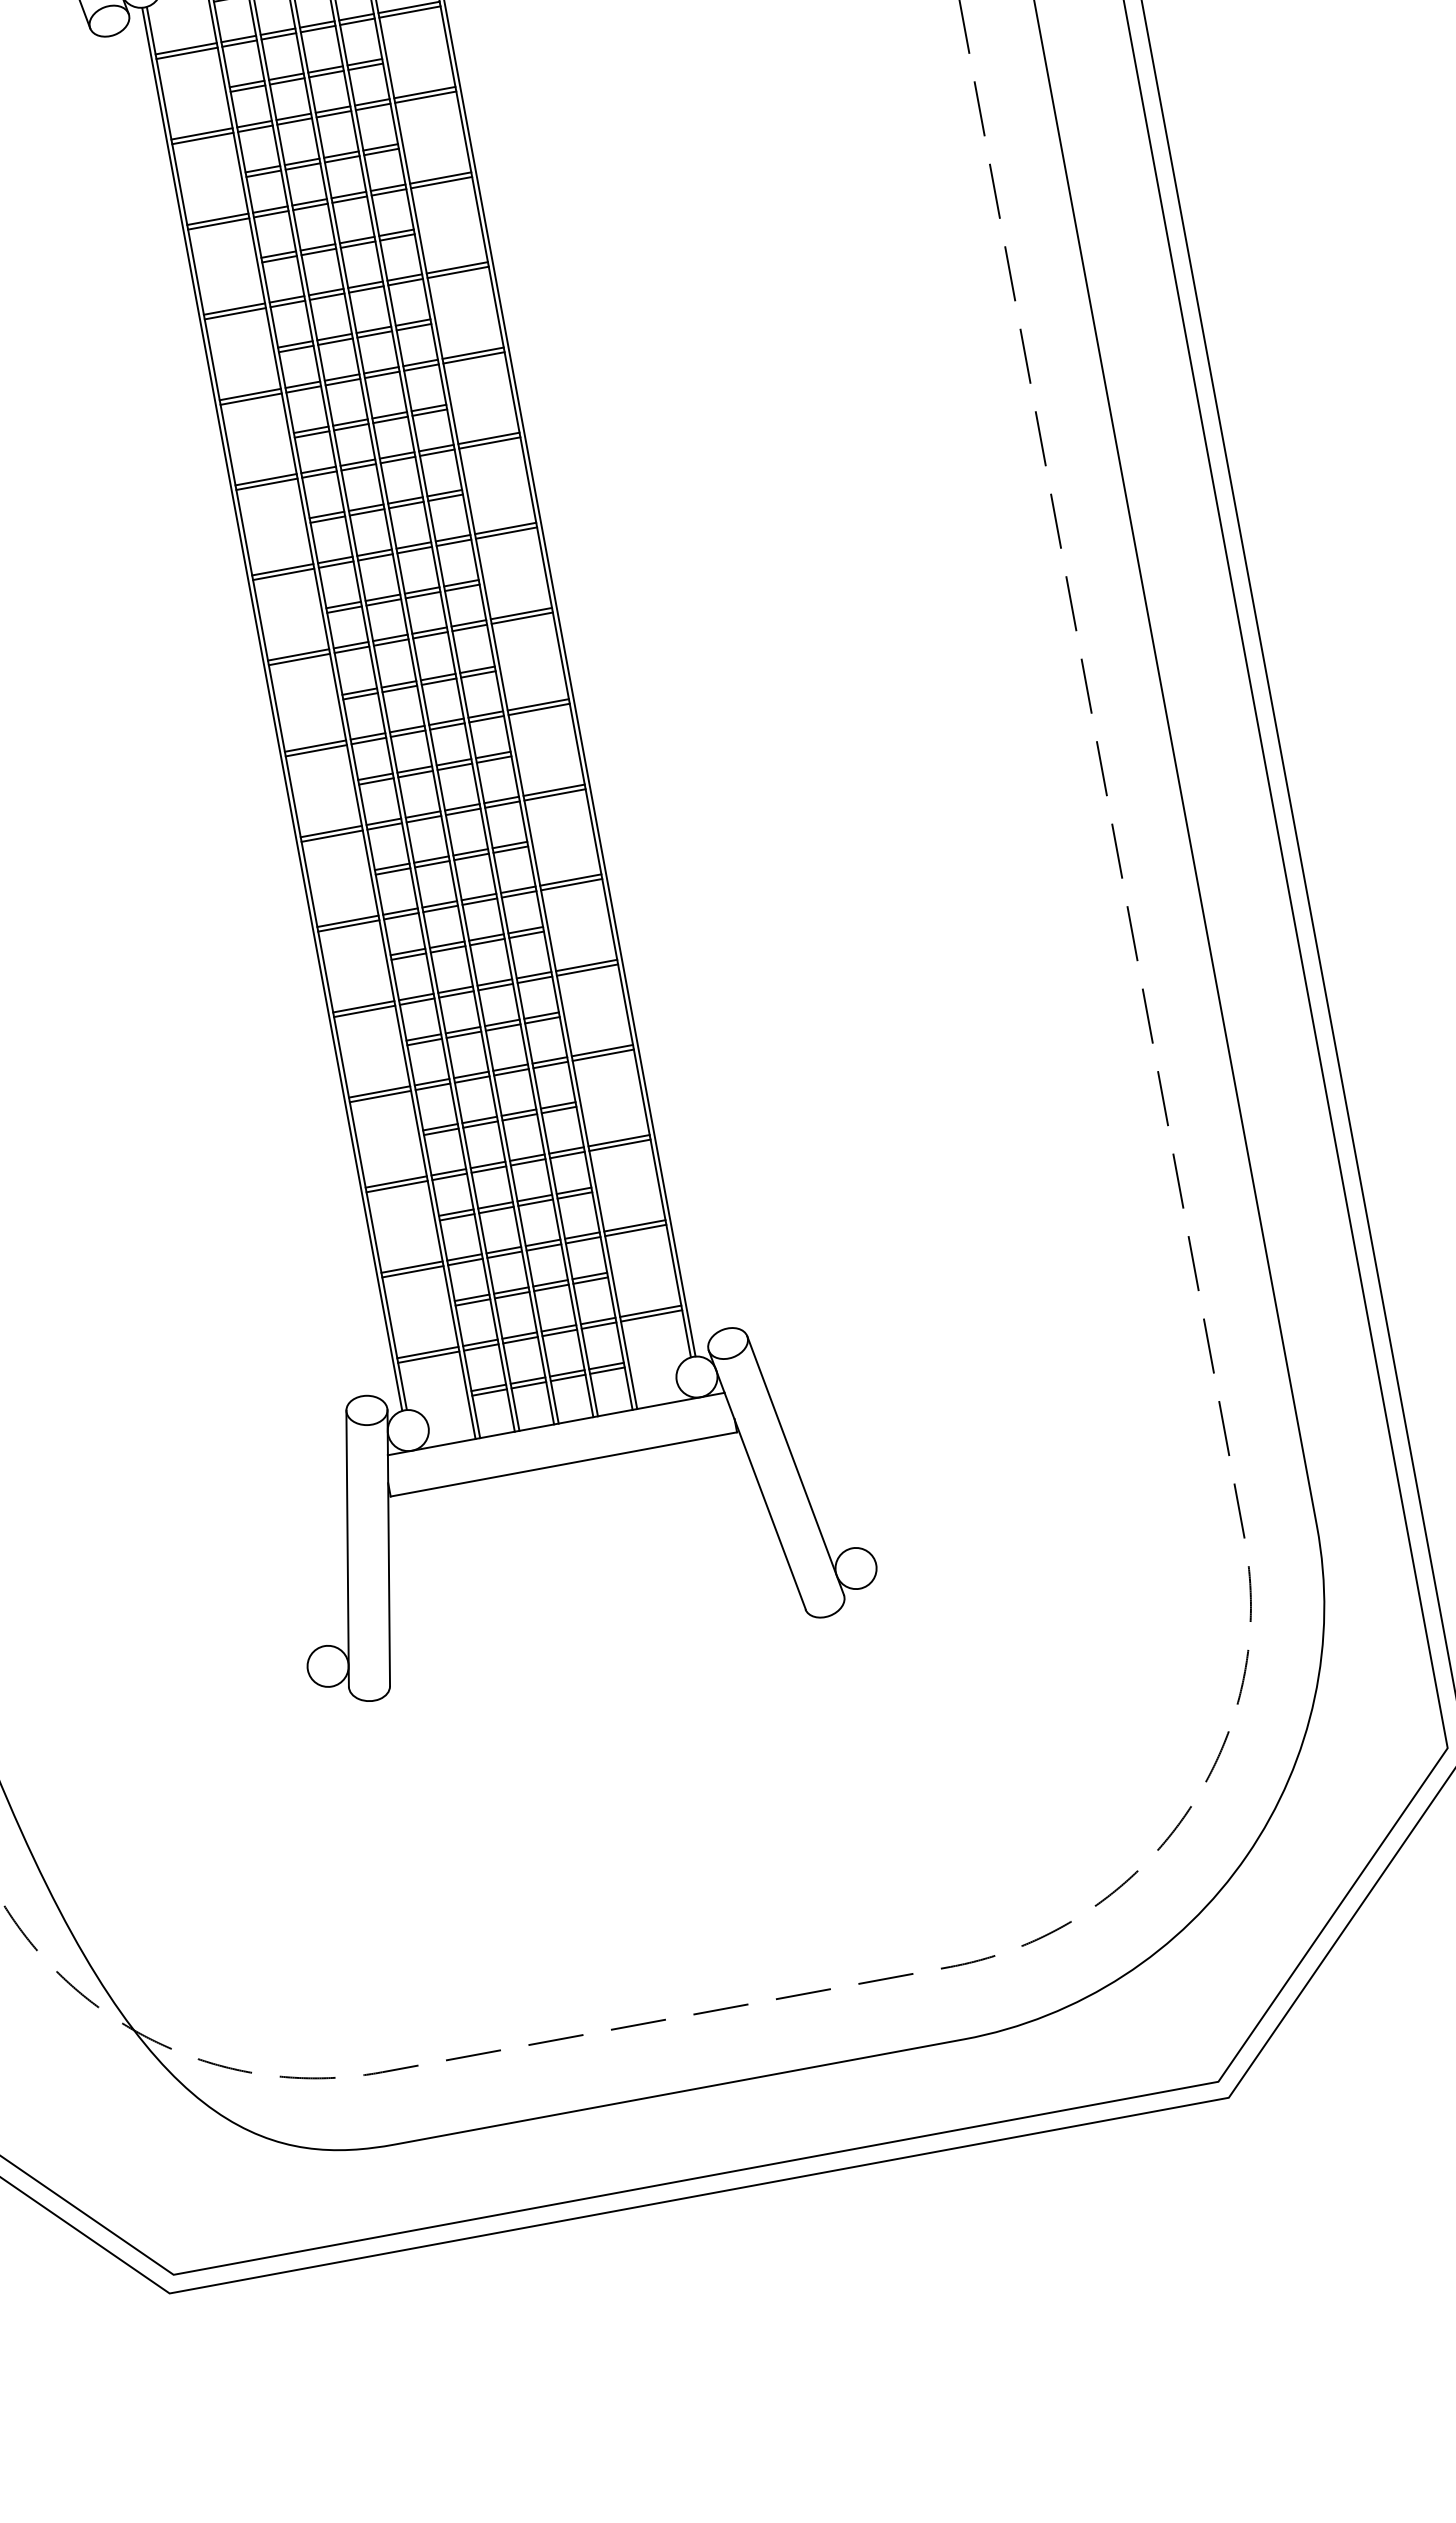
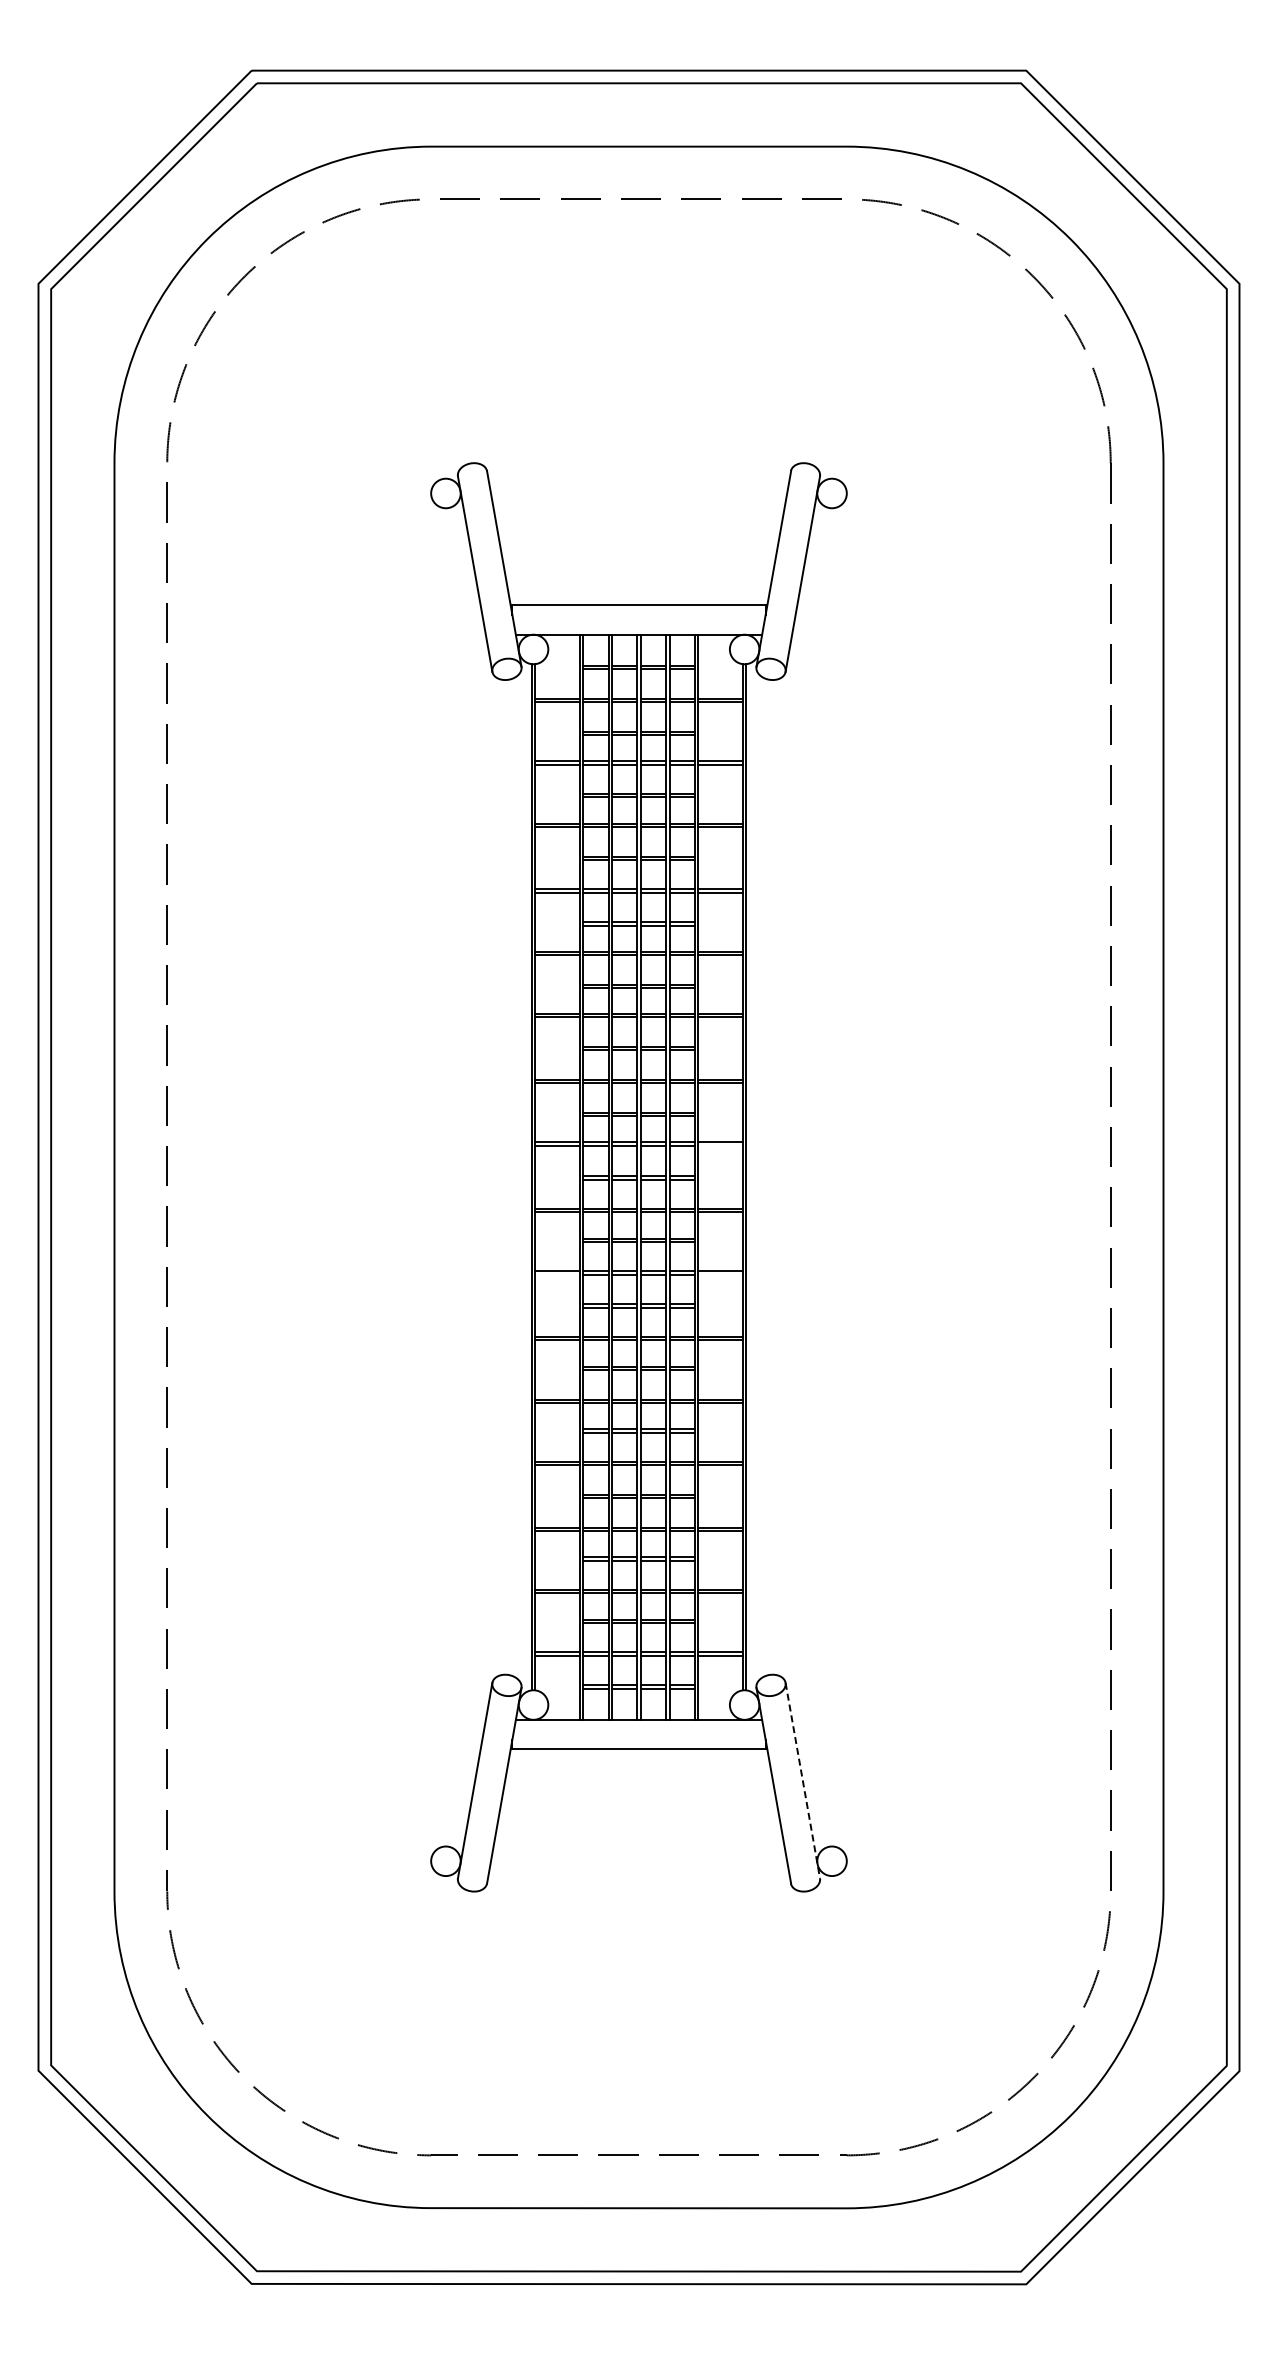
line: (522, 618) -> (720, 1145), removed
line: (554, 794) -> (720, 1274), removed
line: (331, 835) -> (557, 1274), removed
line: (795, 1466) -> (802, 1781), solid -> dashed

